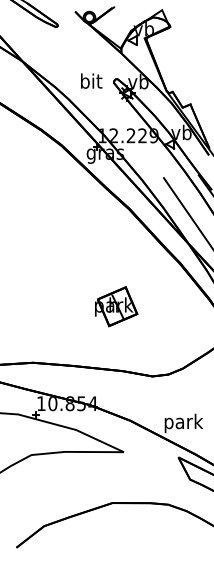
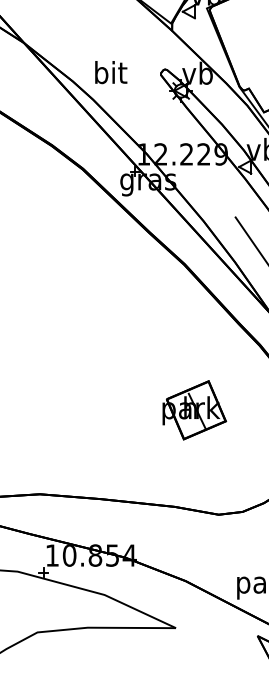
text: (91, 80) -> (110, 71), moved
part: (116, 306) -> (194, 409), moved

